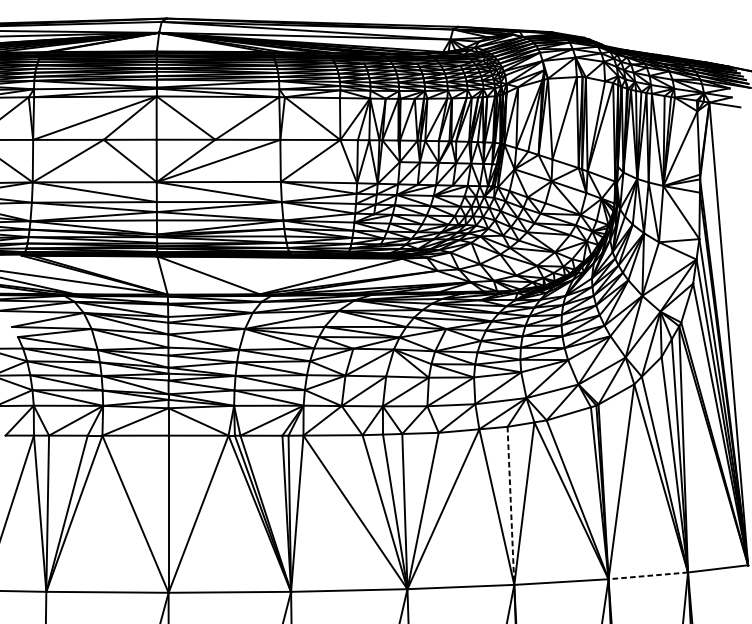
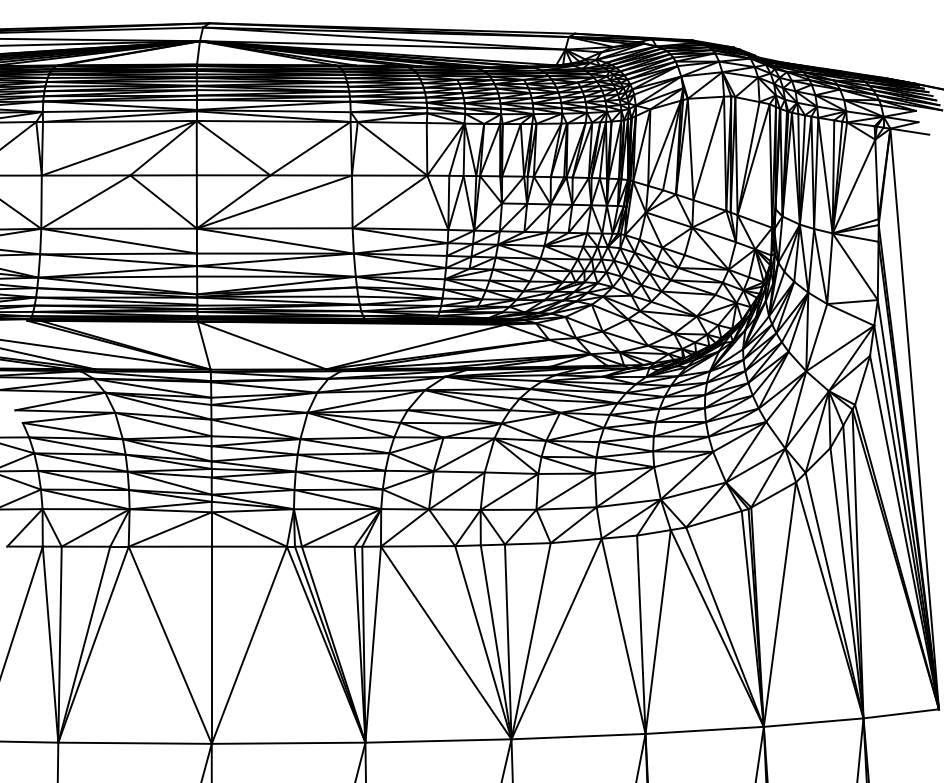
line: (511, 506) -> (641, 635), dashed -> solid
line: (648, 575) -> (813, 722), dashed -> solid

